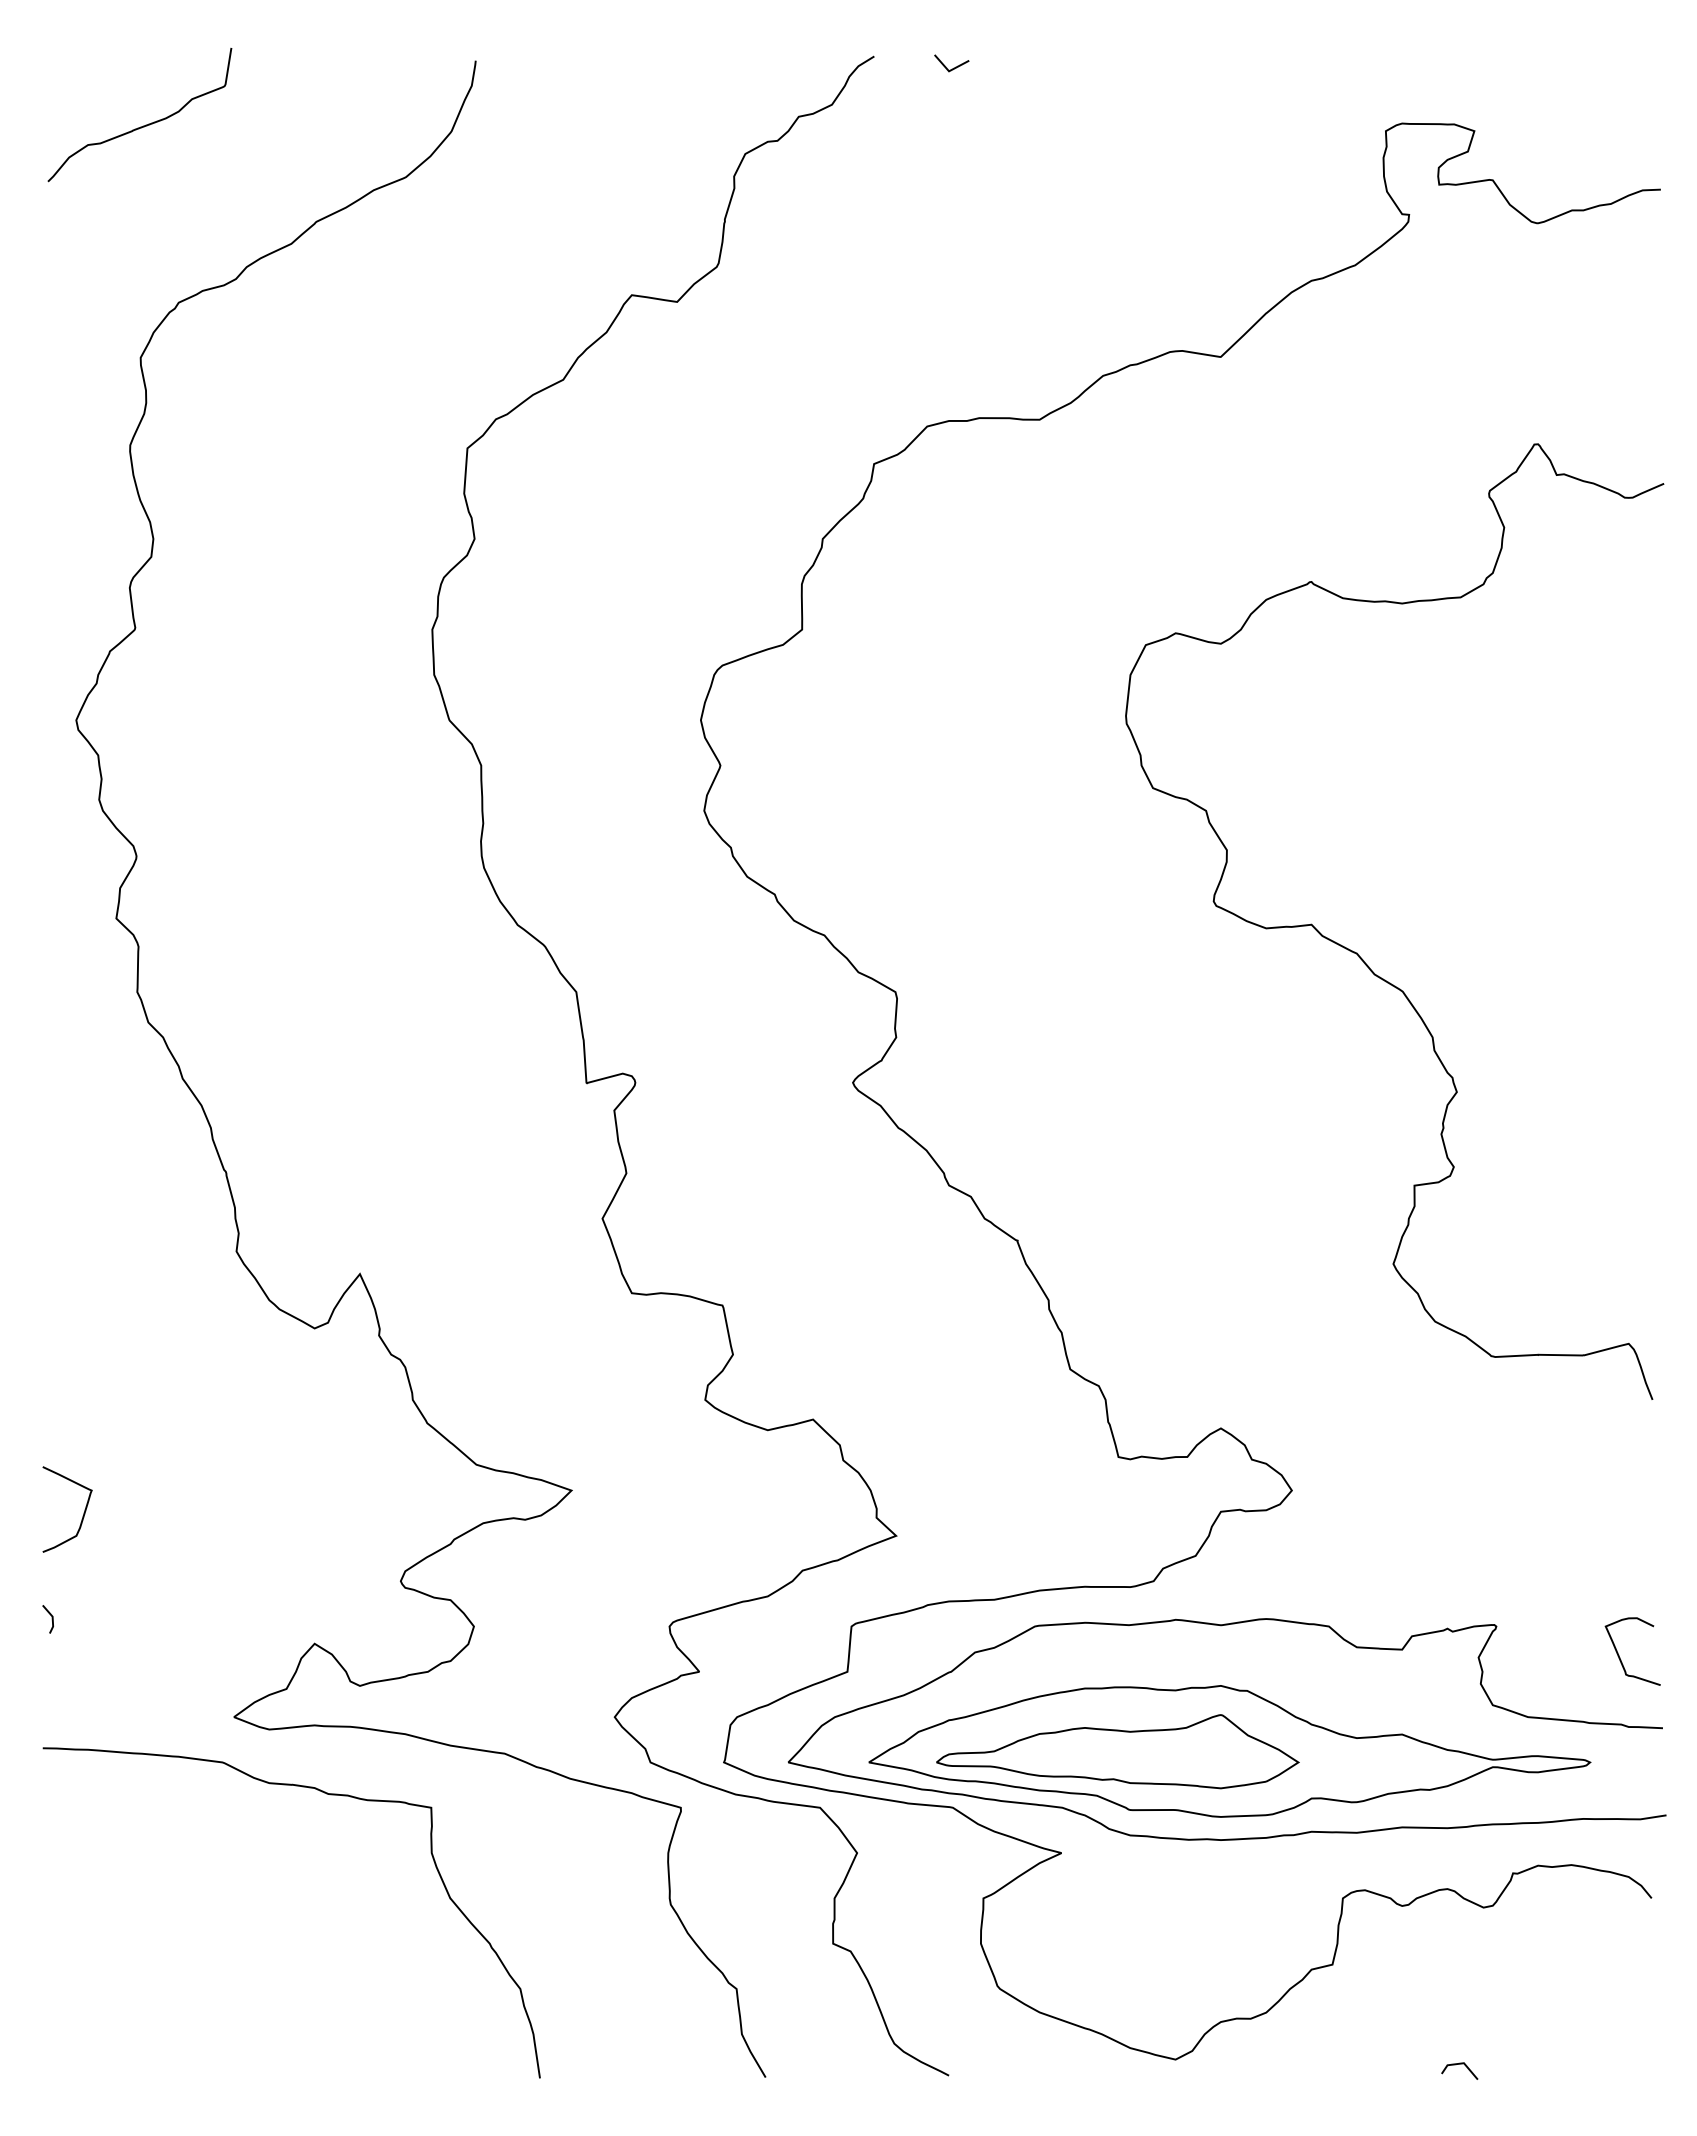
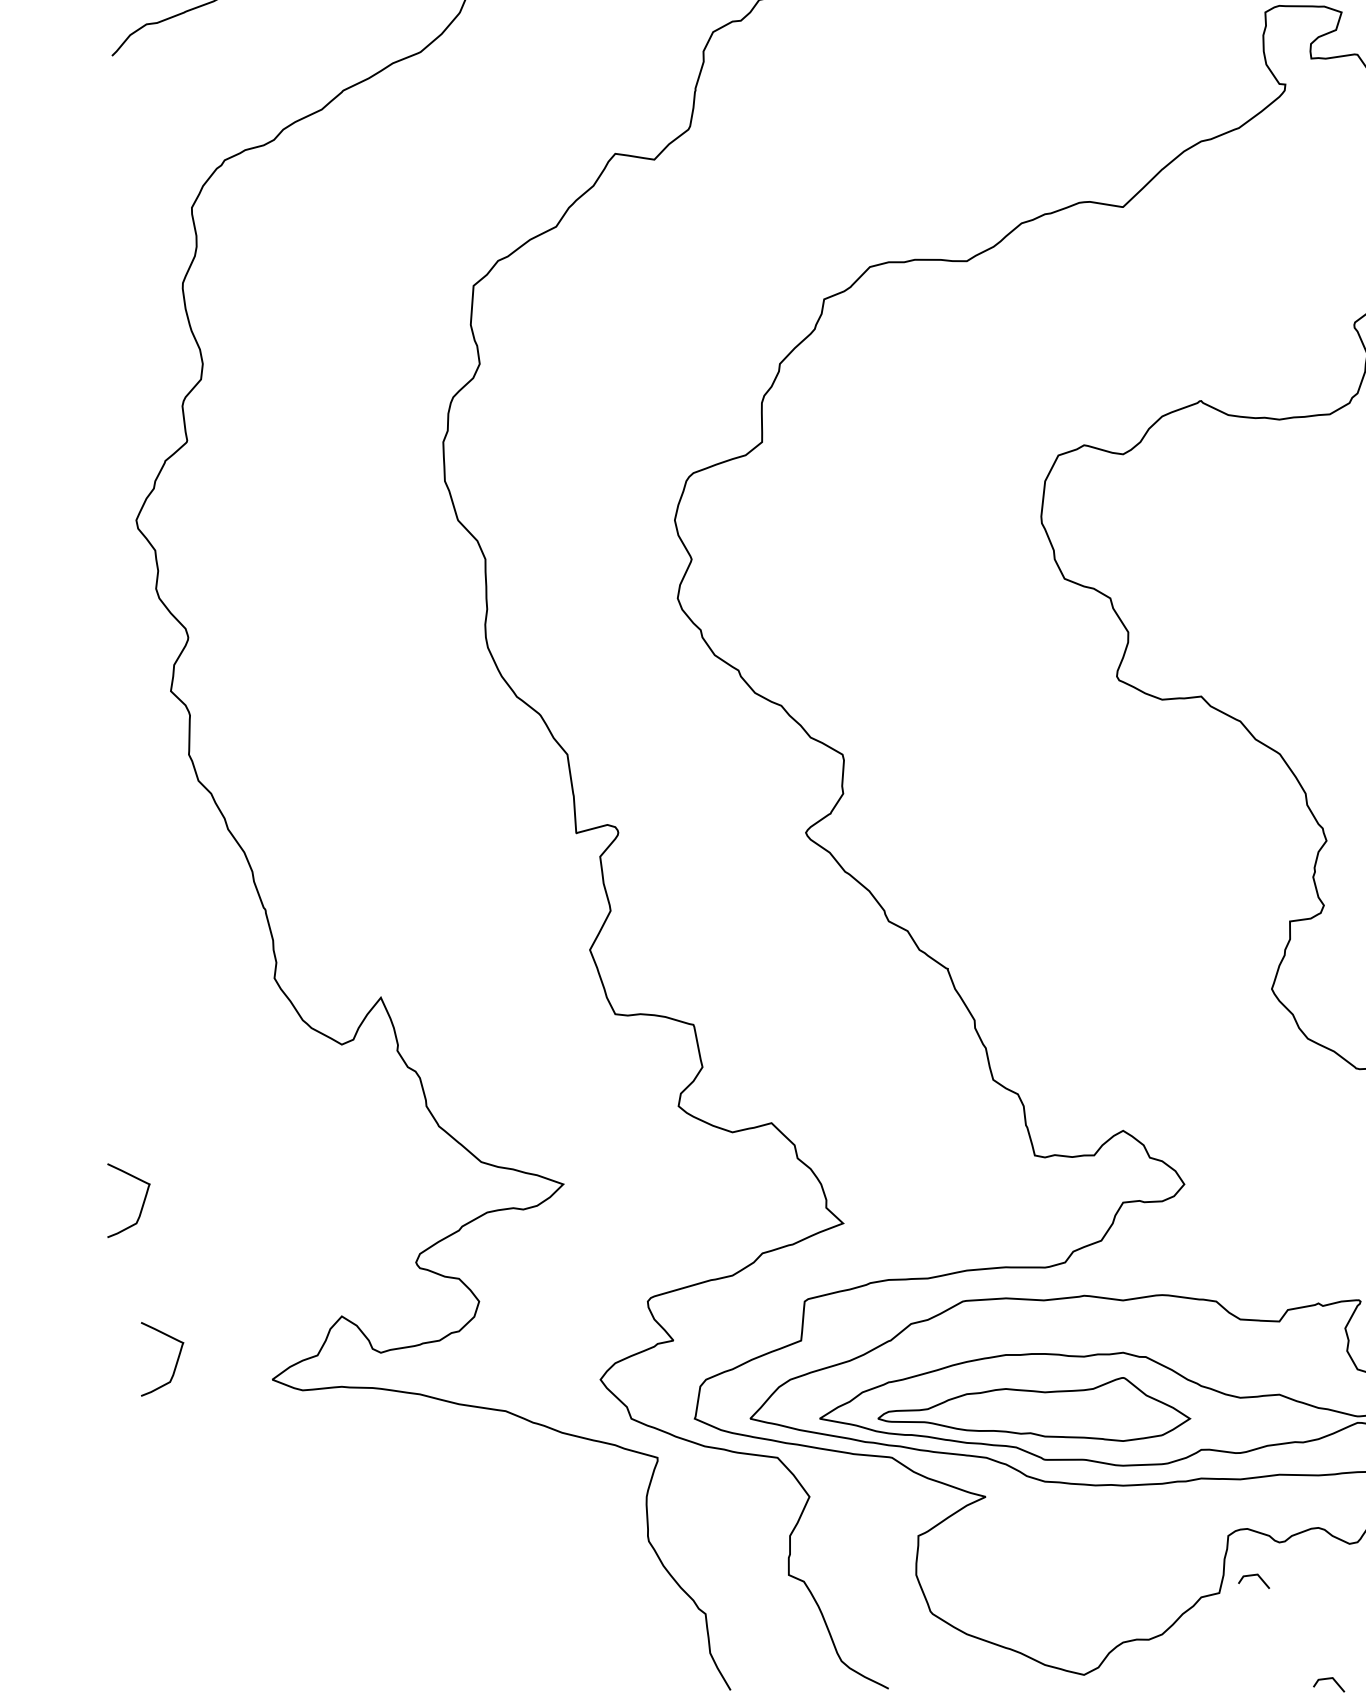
line: (51, 1619) -> (114, 1295), removed
curve: (122, 1696) -> (176, 1361), added
curve: (326, 1794) -> (352, 1446), removed
line: (1372, 1944) -> (1253, 1575), added

